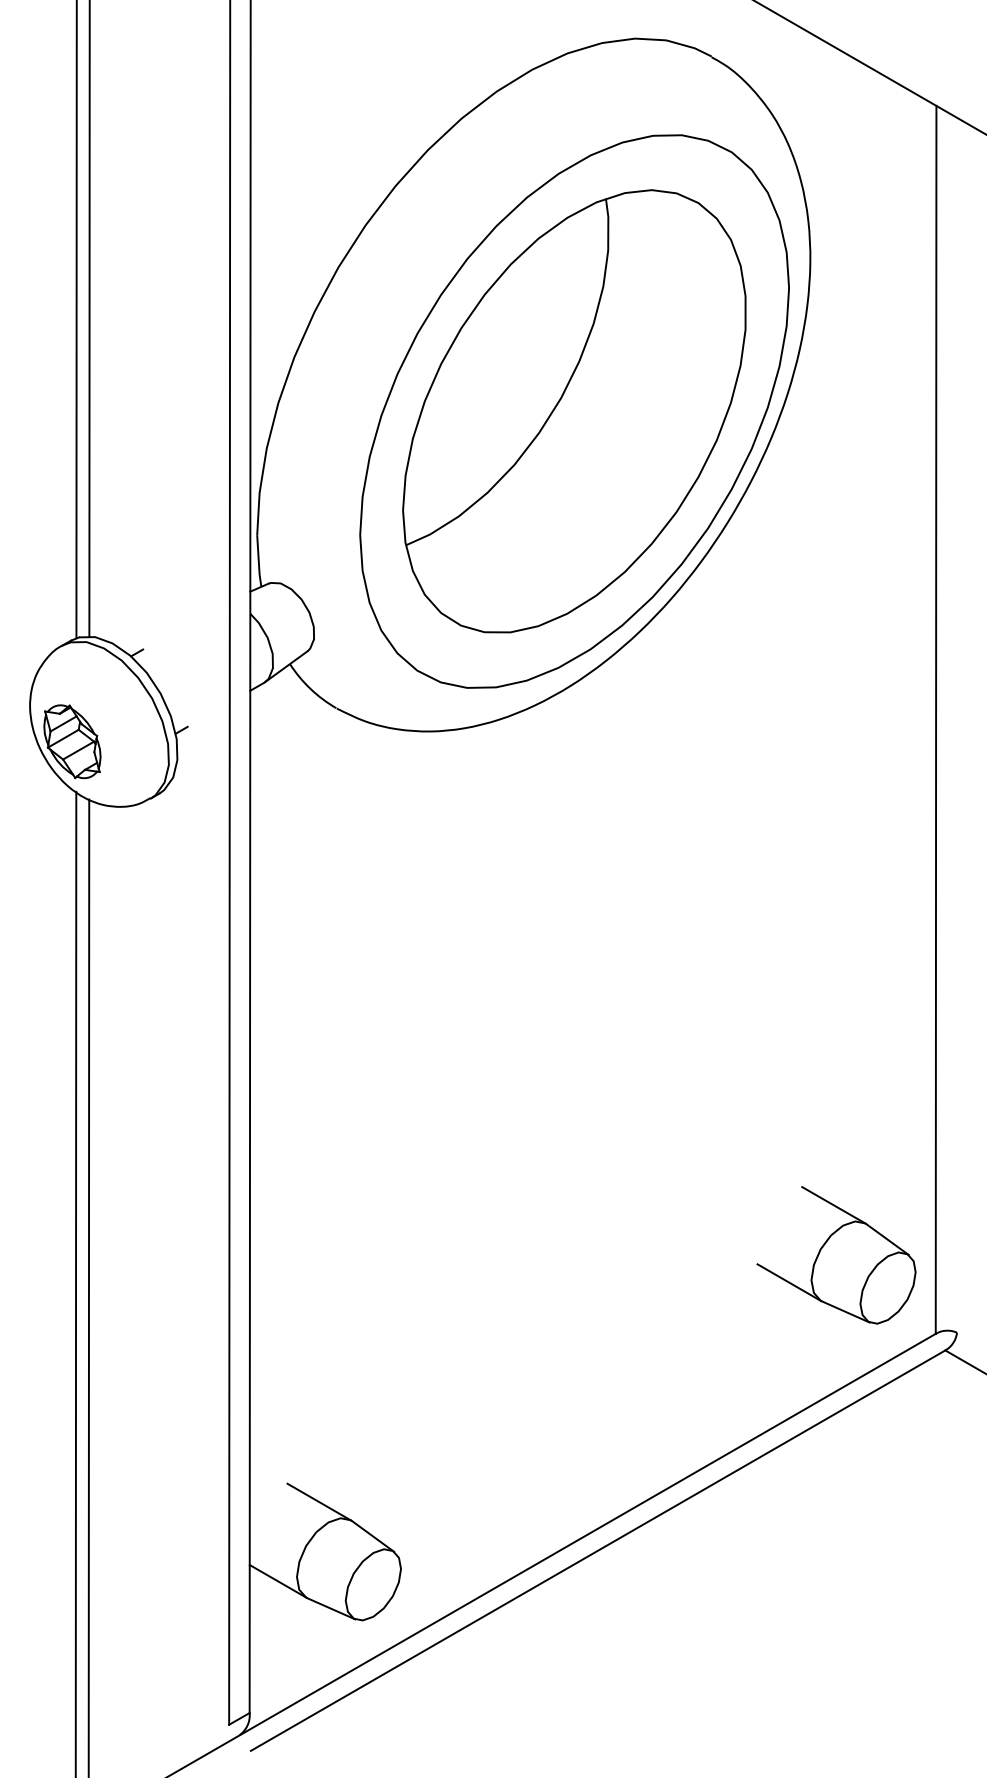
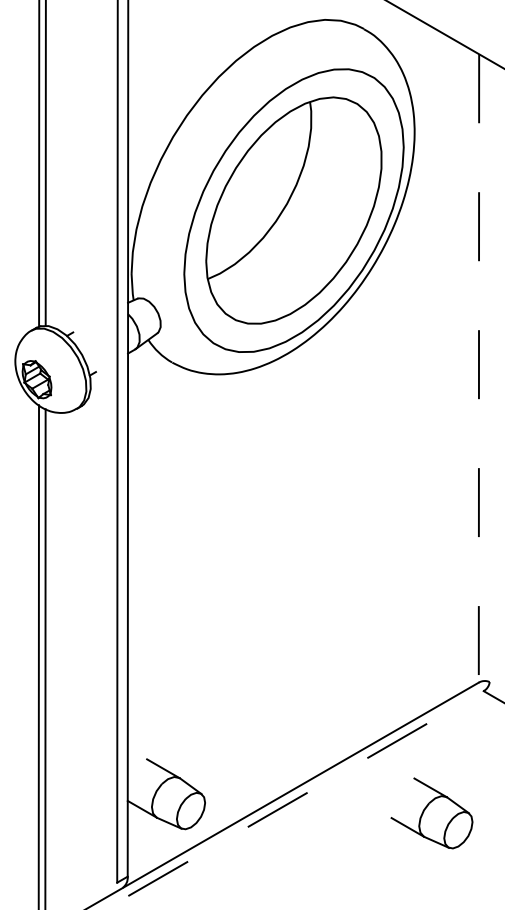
line: (935, 719) -> (478, 368), solid -> dashed
part: (835, 1255) -> (431, 813), moved
line: (599, 1550) -> (306, 793), solid -> dashed

